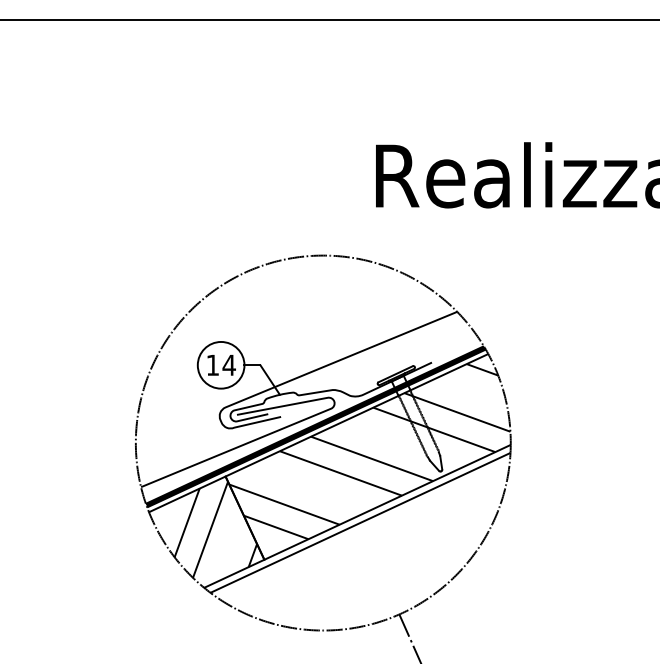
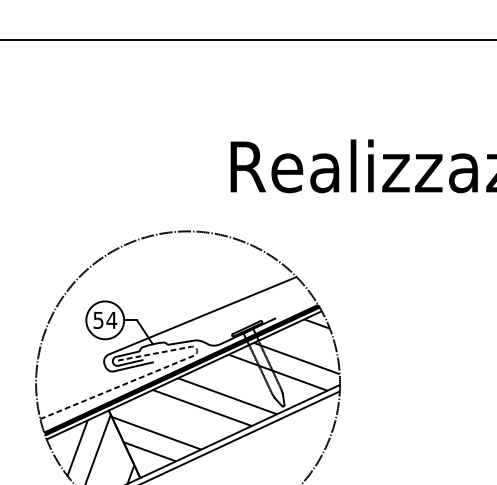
text: (212, 365) -> (98, 320), 14 -> 54
line: (294, 423) -> (164, 367), solid -> dashed

